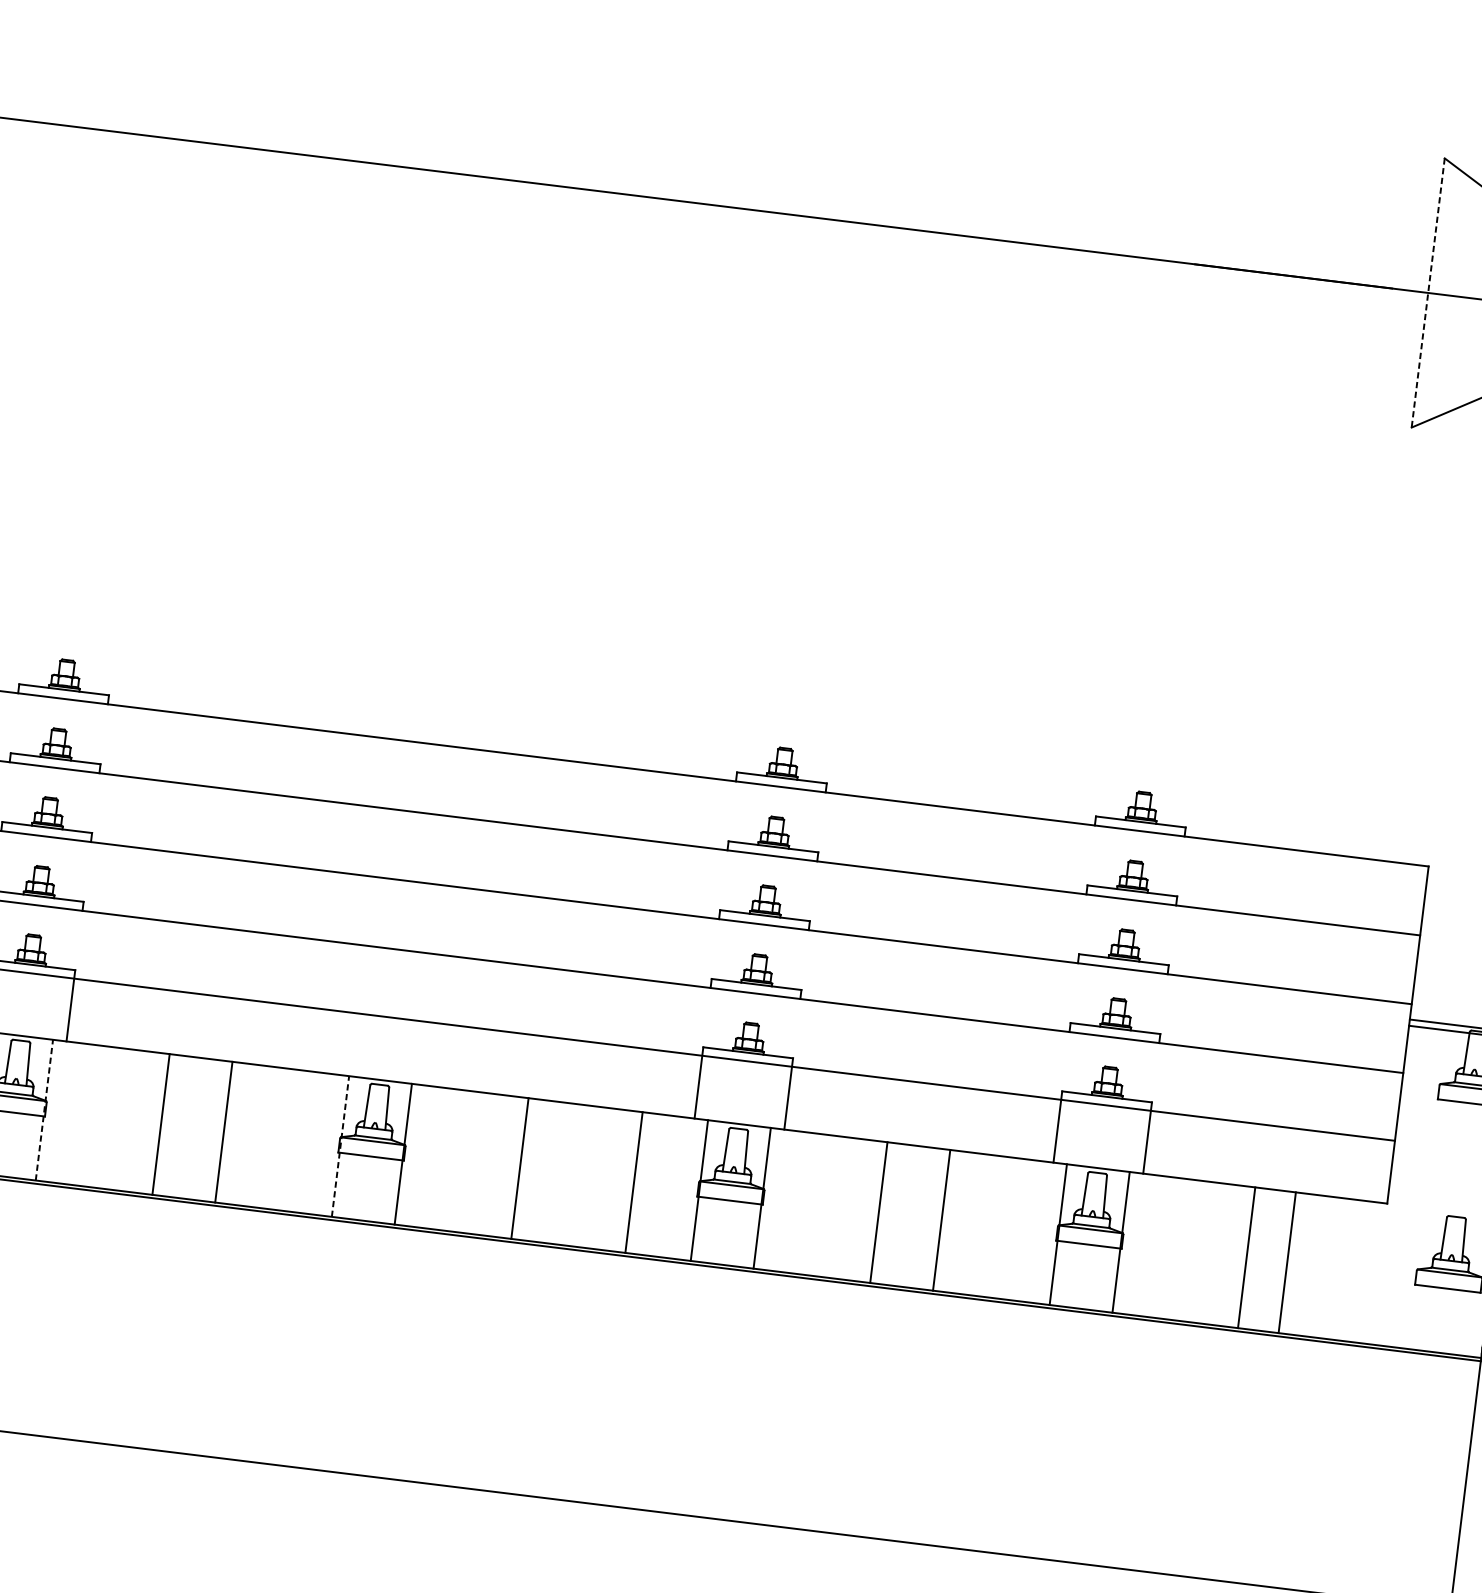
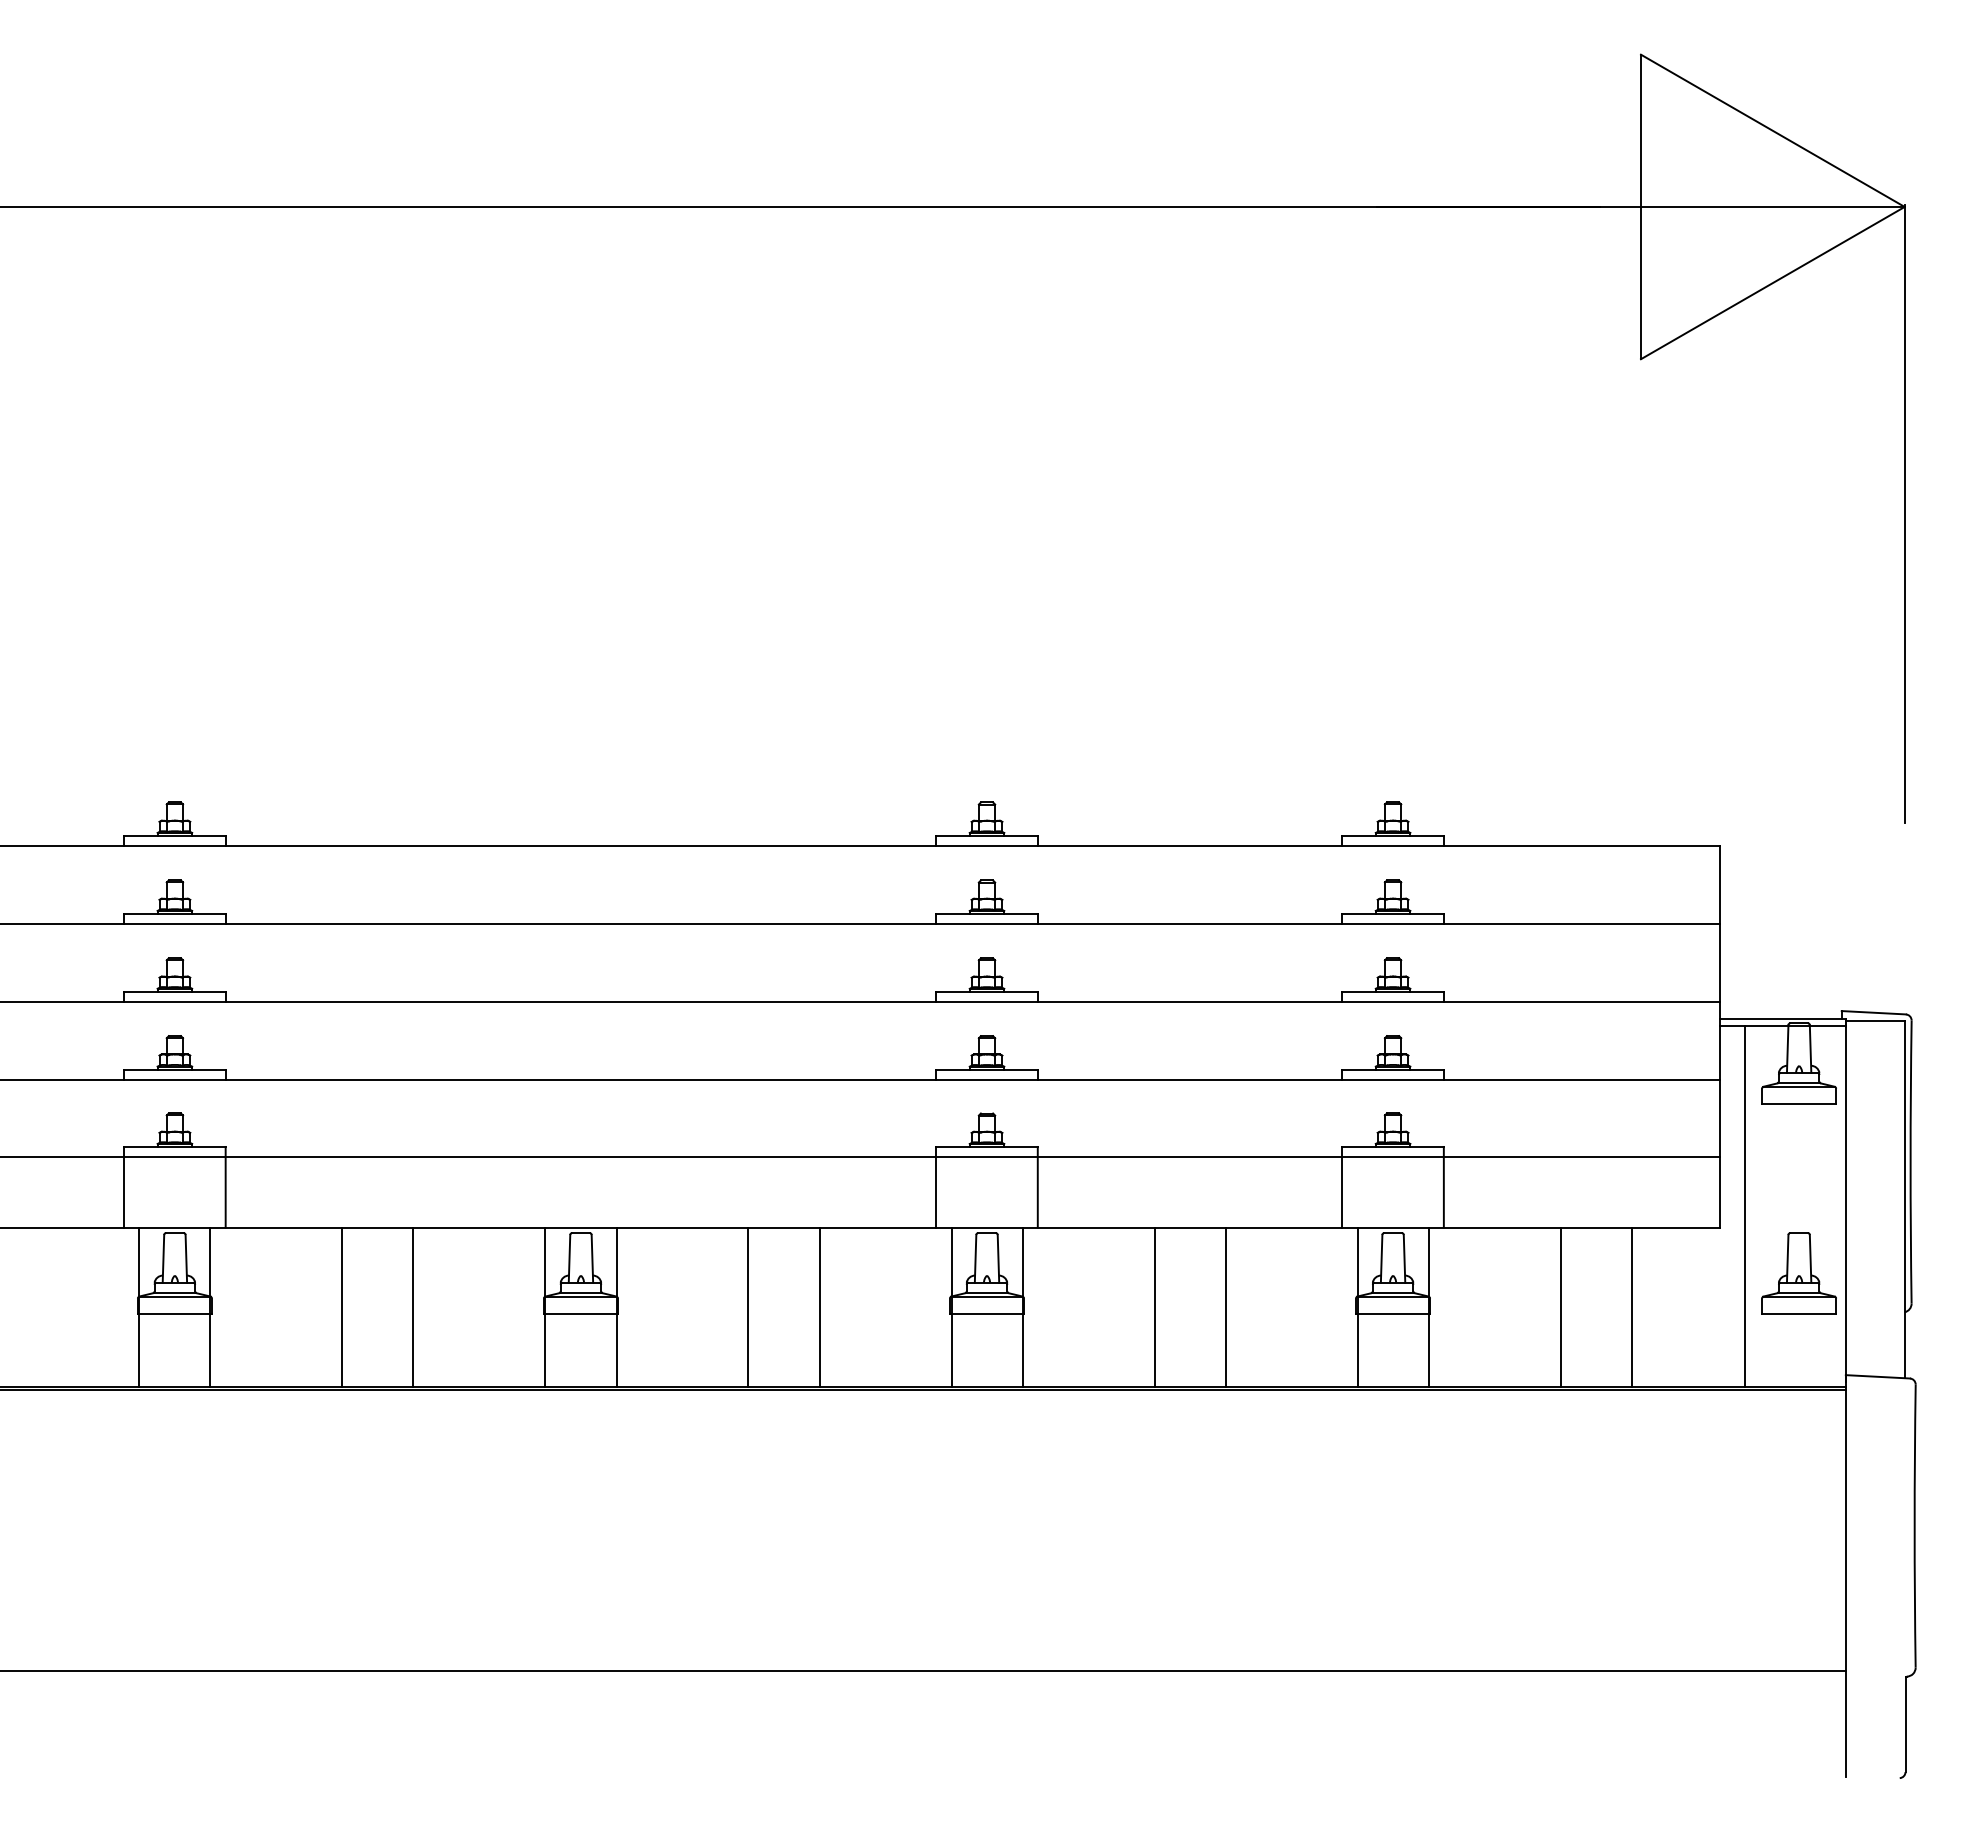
line: (1427, 293) -> (1640, 207), dashed -> solid
line: (44, 1110) -> (210, 1307), dashed -> solid
line: (340, 1146) -> (545, 1307), dashed -> solid
line: (634, 1181) -> (819, 1306), moved
line: (1412, 1187) -> (1745, 1206), added
line: (1246, 1257) -> (1631, 1306), moved
line: (1287, 1262) -> (1560, 1306), moved

